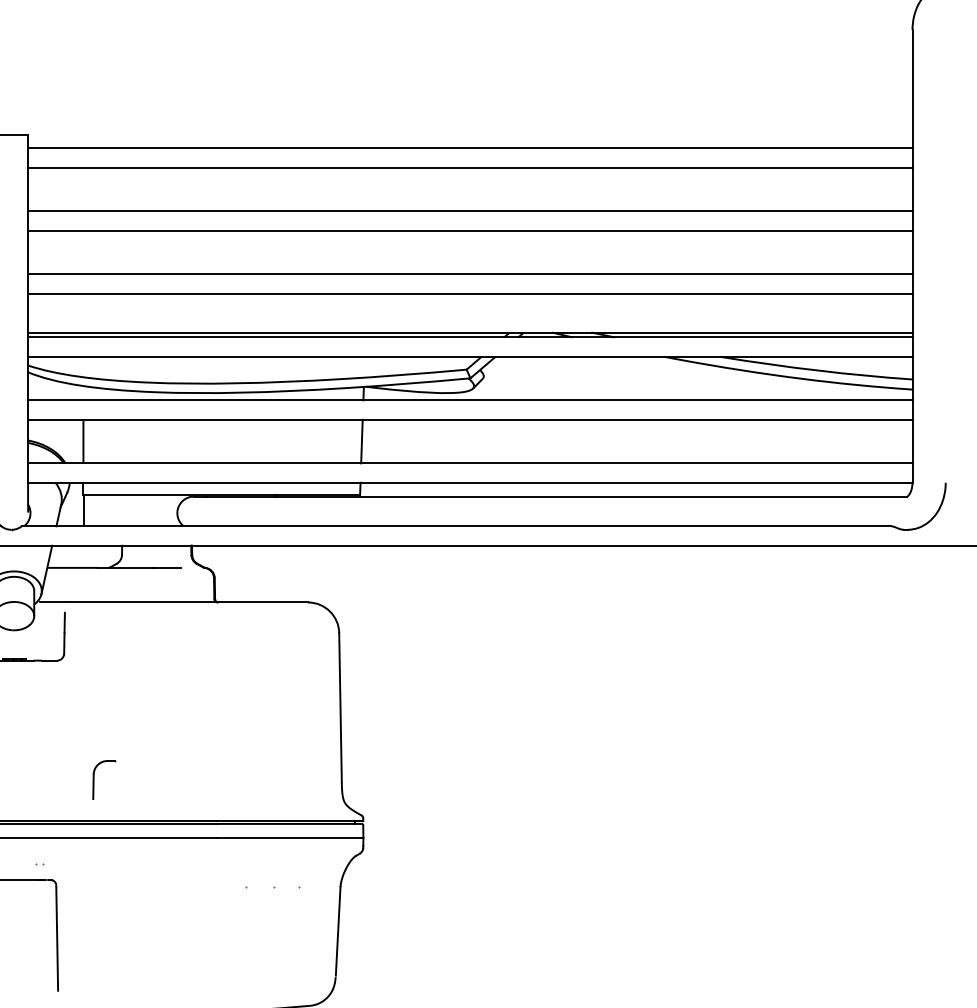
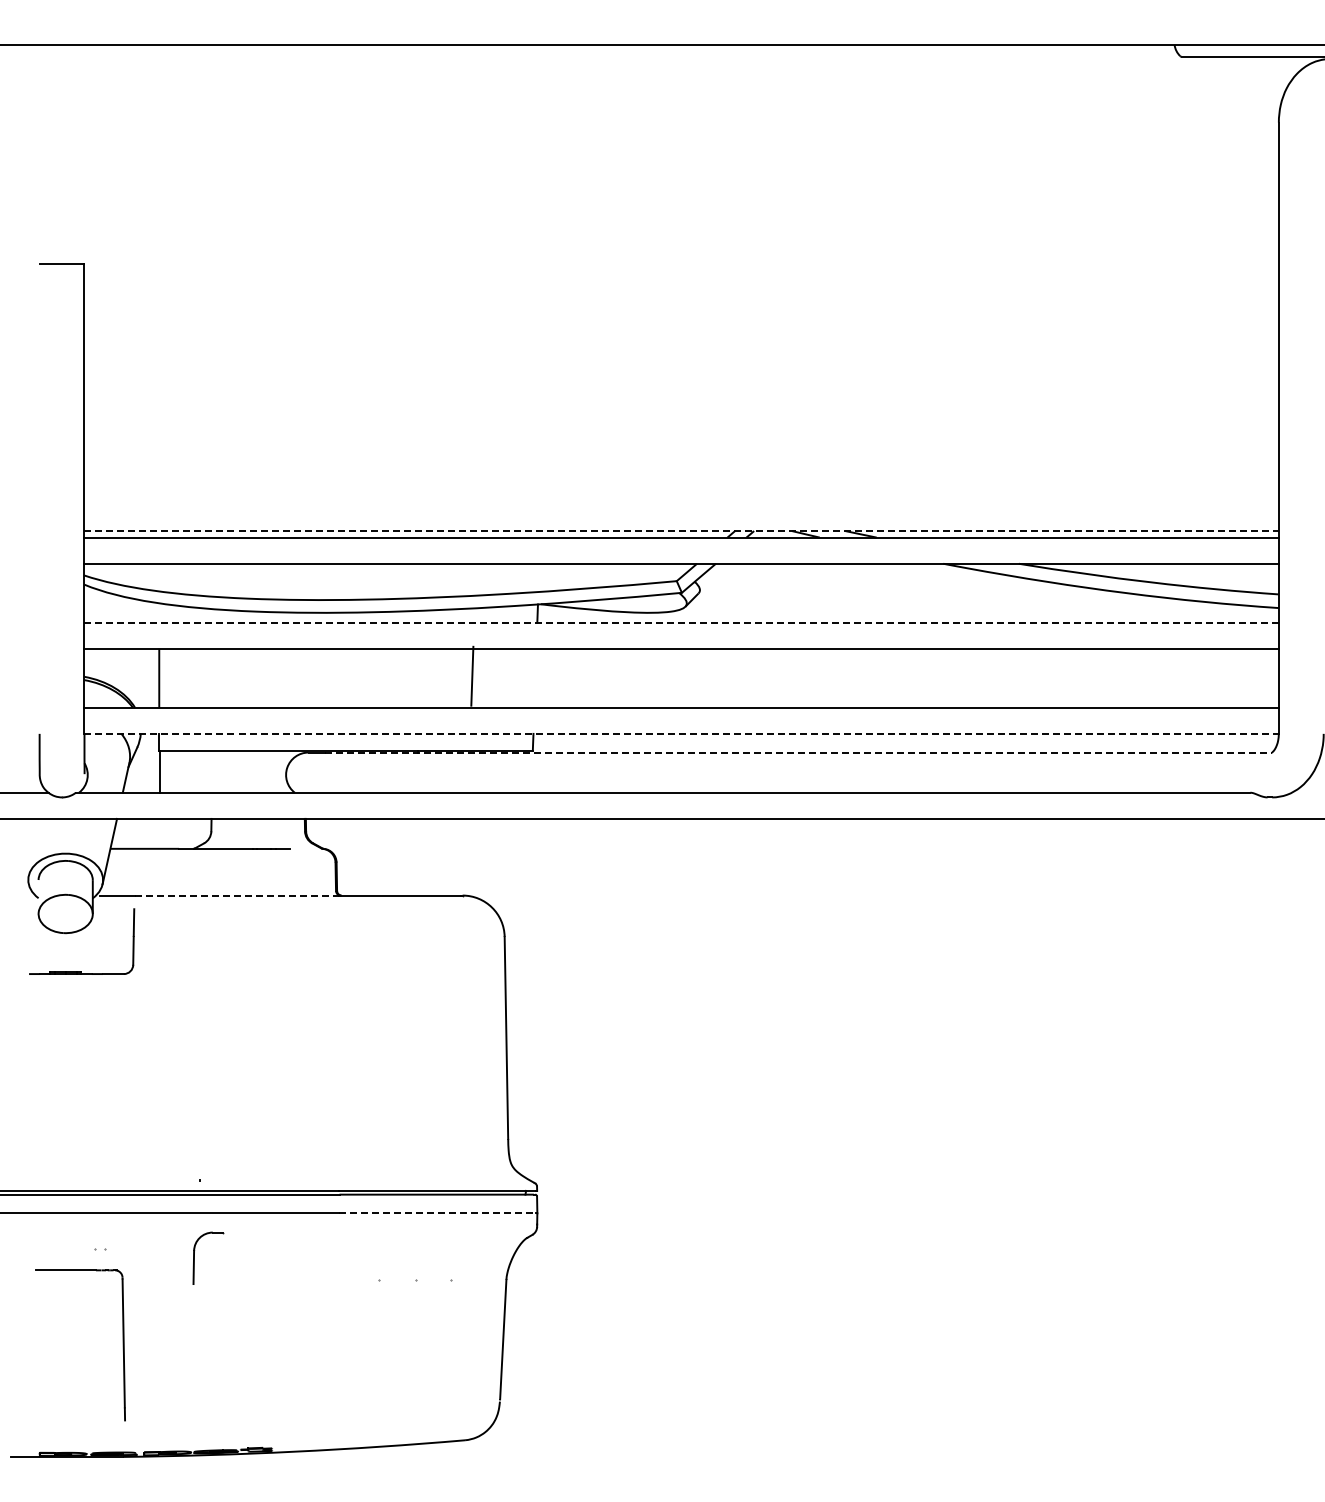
line: (470, 148) -> (681, 282), removed
line: (470, 167) -> (681, 308), removed
line: (470, 211) -> (681, 367), removed
line: (470, 230) -> (681, 393), removed
line: (470, 274) -> (681, 452), removed
line: (470, 293) -> (681, 478), removed
line: (470, 332) -> (682, 531), solid -> dashed
line: (470, 400) -> (681, 622), solid -> dashed
line: (362, 441) -> (472, 675), moved
line: (470, 482) -> (682, 733), solid -> dashed
line: (556, 496) -> (798, 752), solid -> dashed
line: (141, 602) -> (237, 895), solid -> dashed
part: (93, 779) -> (194, 1257), moved
line: (290, 837) -> (438, 1213), solid -> dashed

